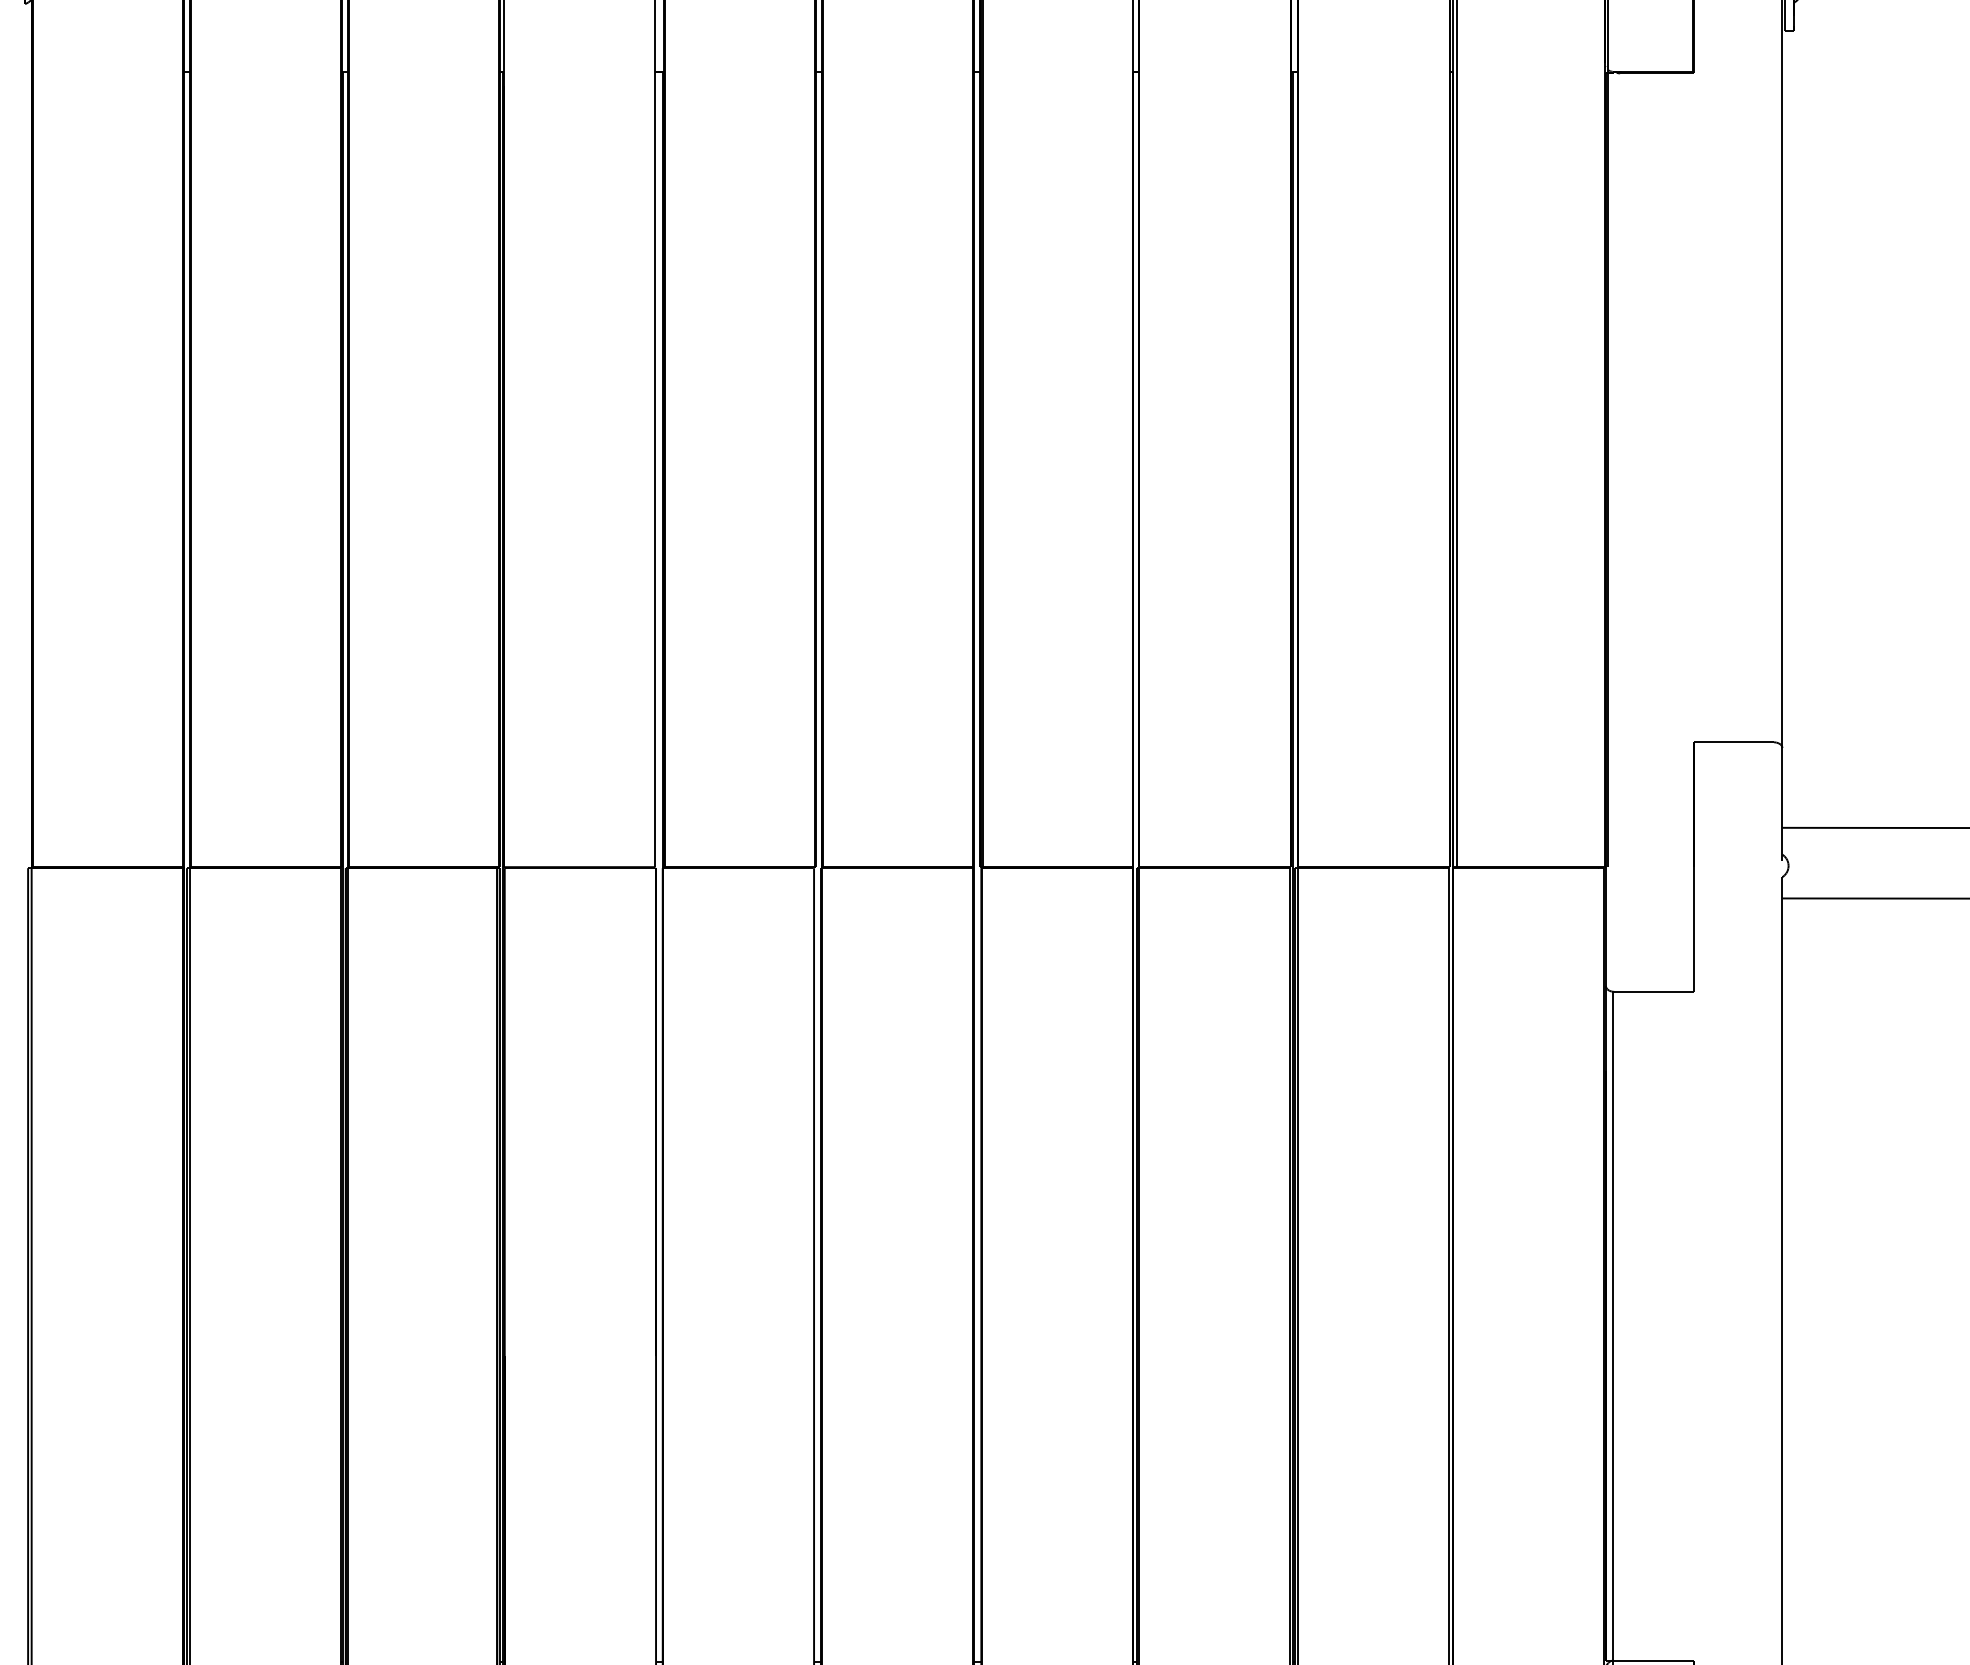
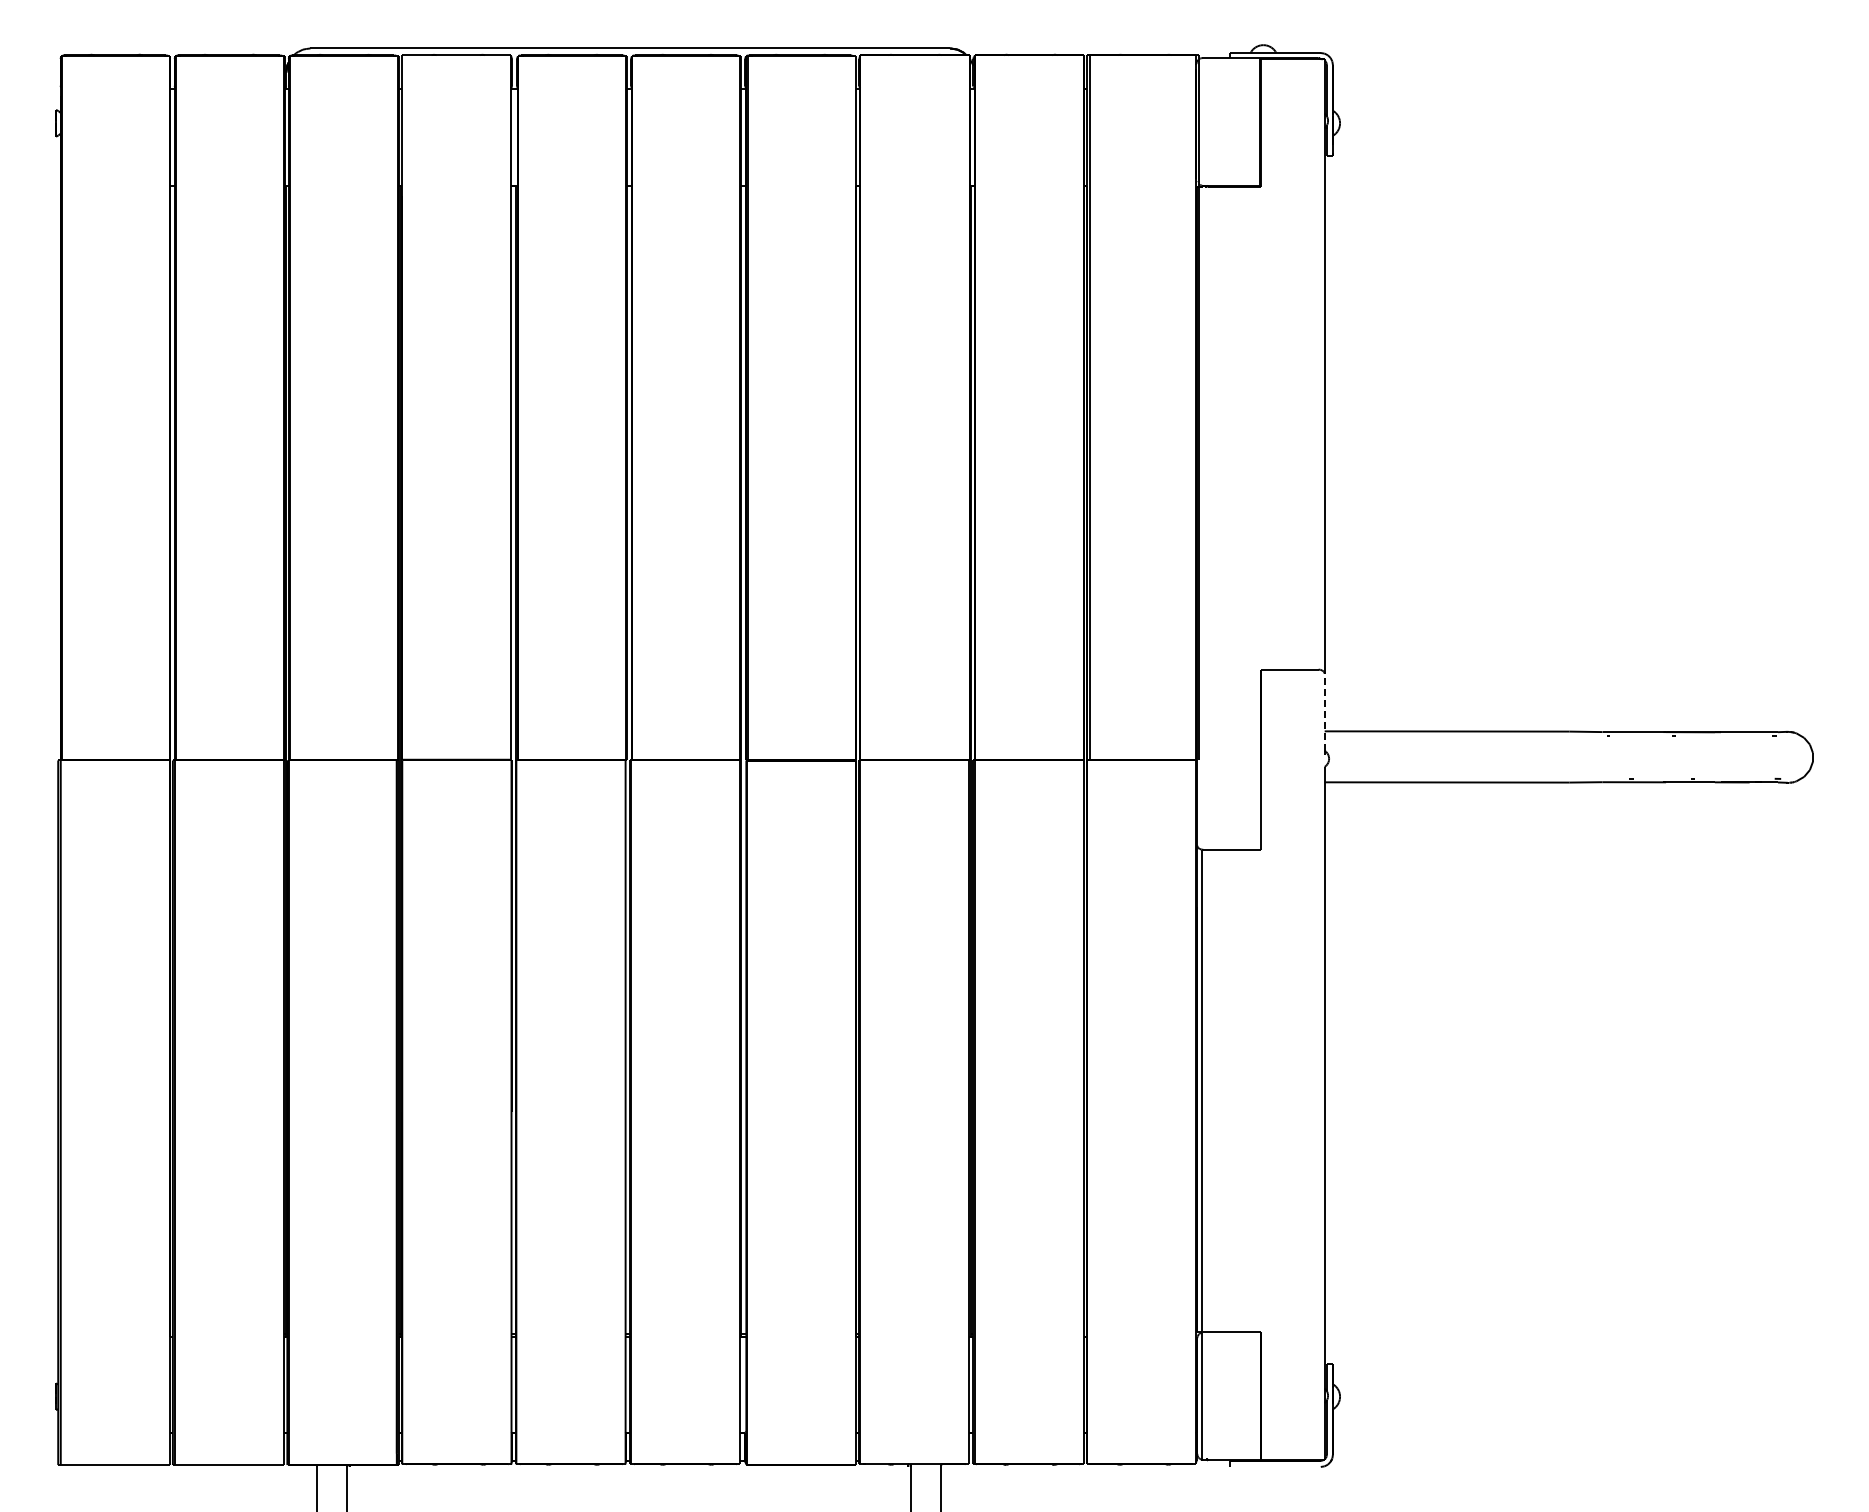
line: (1782, 800) -> (1324, 711), solid -> dashed

